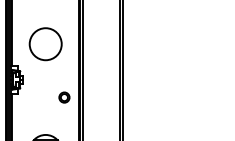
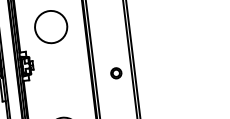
part: (64, 97) -> (116, 73), moved

